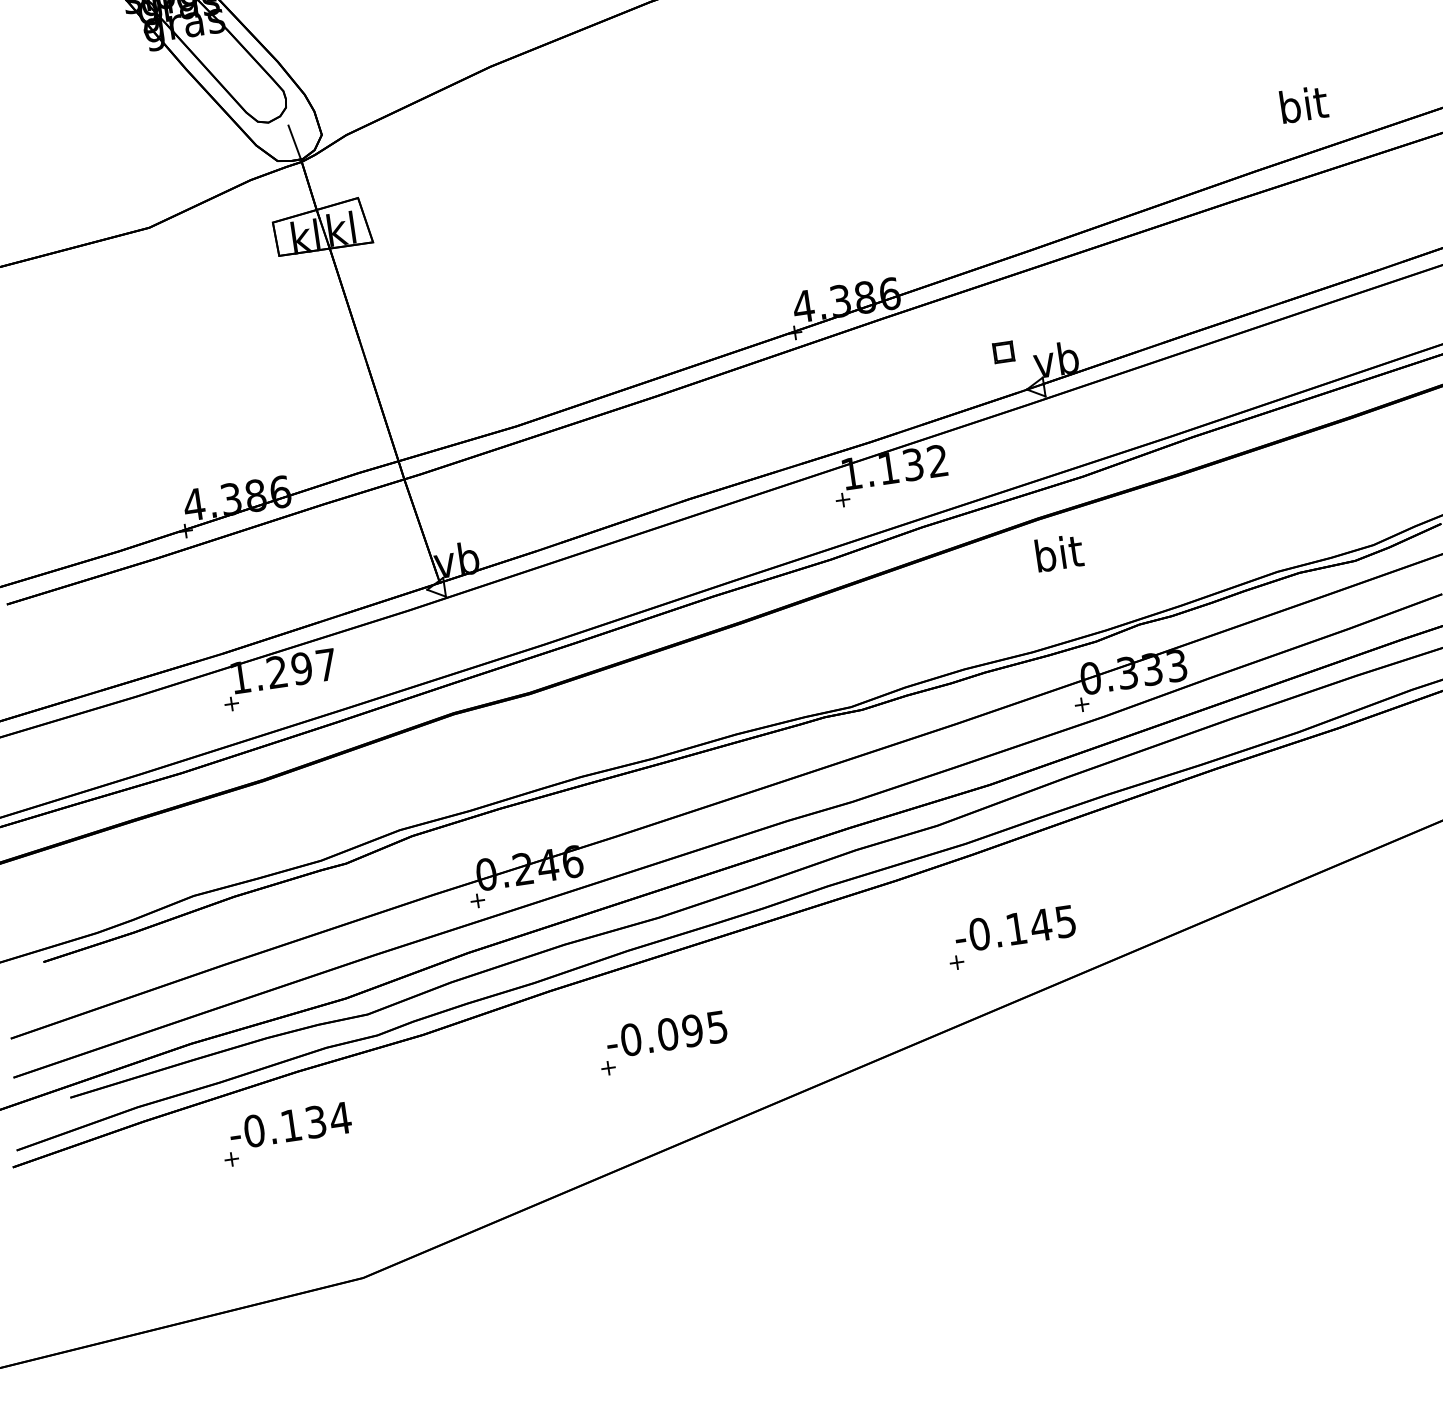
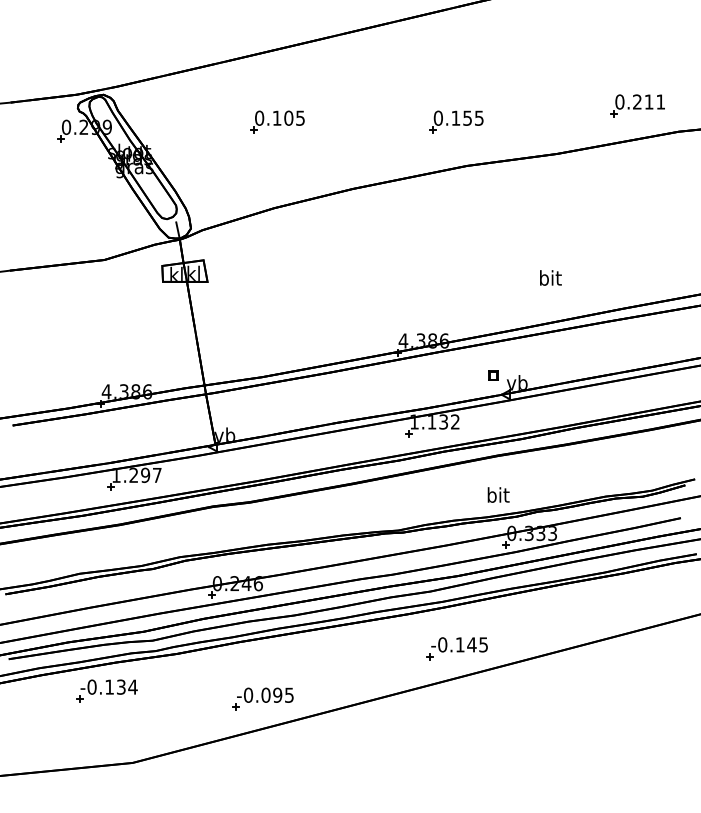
text: (1303, 103) -> (550, 277), moved
text: (1058, 552) -> (498, 494), moved
part: (661, 1042) -> (262, 698), moved

